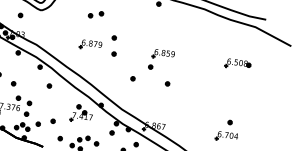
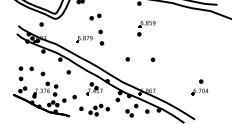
part: (99, 43) -> (90, 37), moved
part: (161, 60) -> (146, 28), moved
part: (238, 63) -> (201, 38), removed

